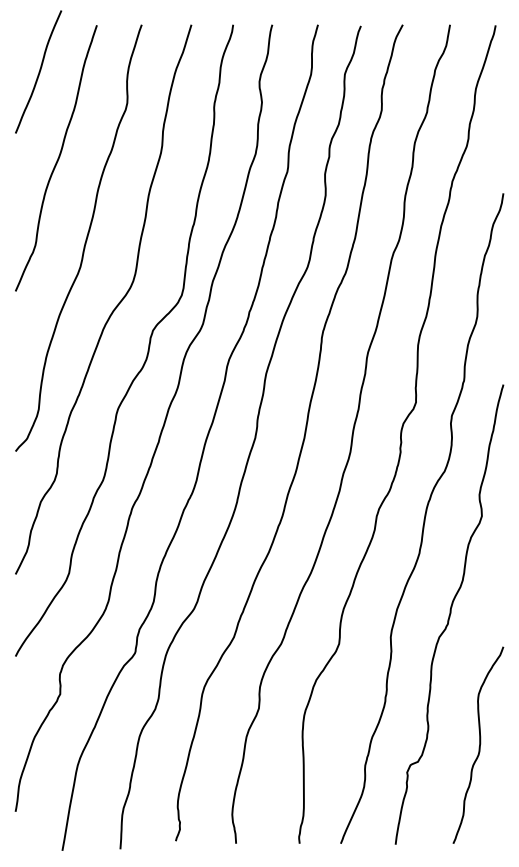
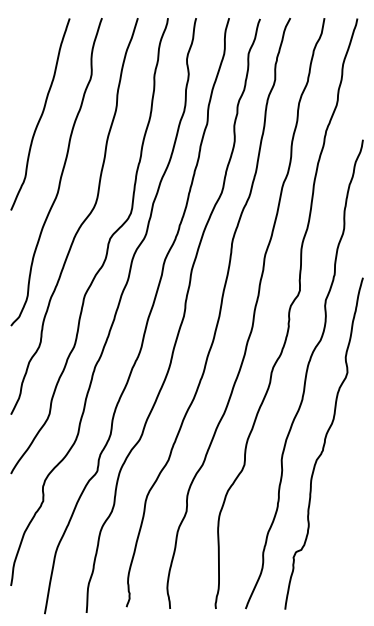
curve: (38, 71) -> (27, 51), removed
curve: (479, 744) -> (345, 537), removed

